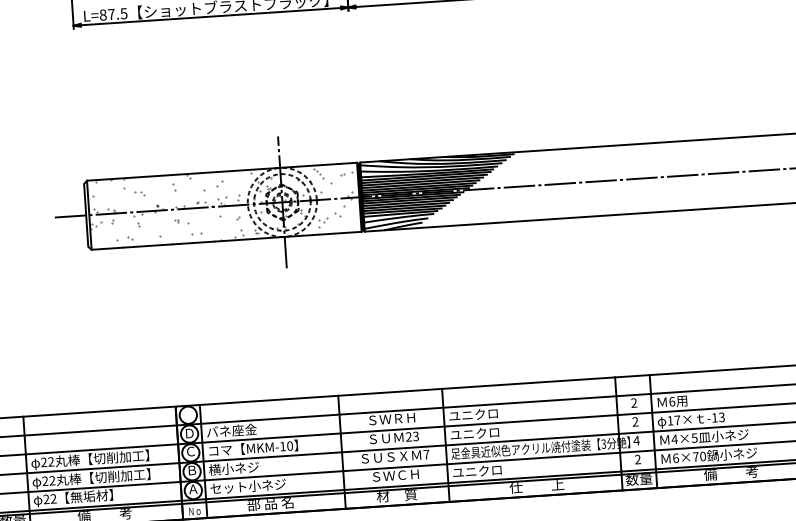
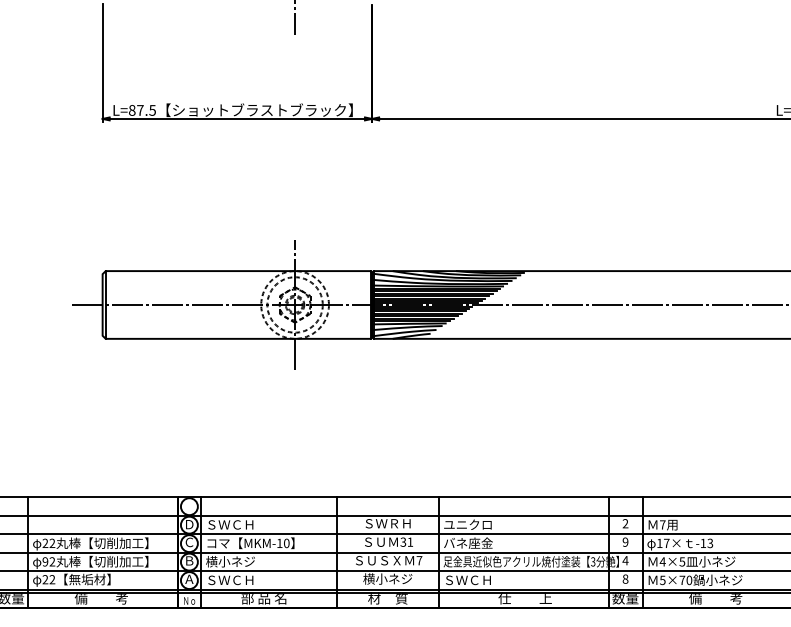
hatch: (224, 205) -> (238, 304), removed
text: (671, 401) -> (662, 524), 6 -> 7
text: (635, 422) -> (625, 542), 2 -> 9
text: (231, 430) -> (230, 524), バネ座金 -> ＳＷＣＨ
text: (475, 432) -> (468, 542), ユニクロ -> バネ座金
text: (412, 436) -> (406, 541), 23 -> 31
text: (675, 457) -> (662, 579), 6×70 -> 5×70
text: (637, 458) -> (625, 578), 2 -> 8
text: (476, 471) -> (467, 580), ユニクロ -> ＳＷＣＨ
text: (395, 475) -> (387, 578), ＳＷＣＨ -> 横小ネジ
text: (45, 480) -> (45, 561), 22 -> 92
text: (248, 485) -> (243, 579), セット小ネジ -> ＳＷＣＨ

